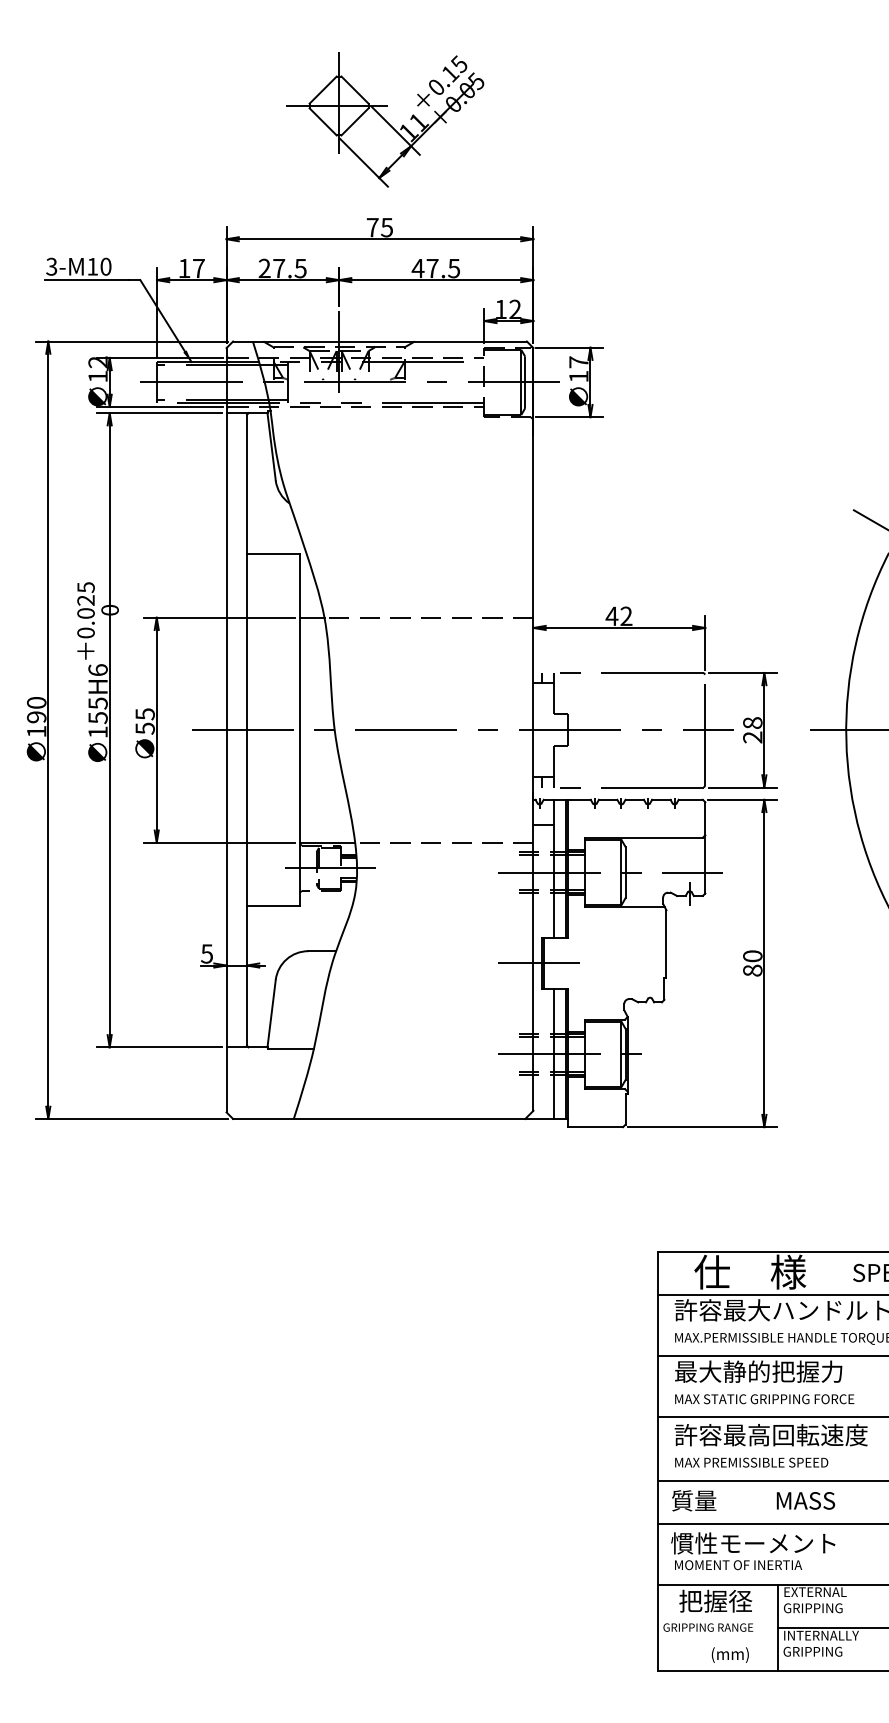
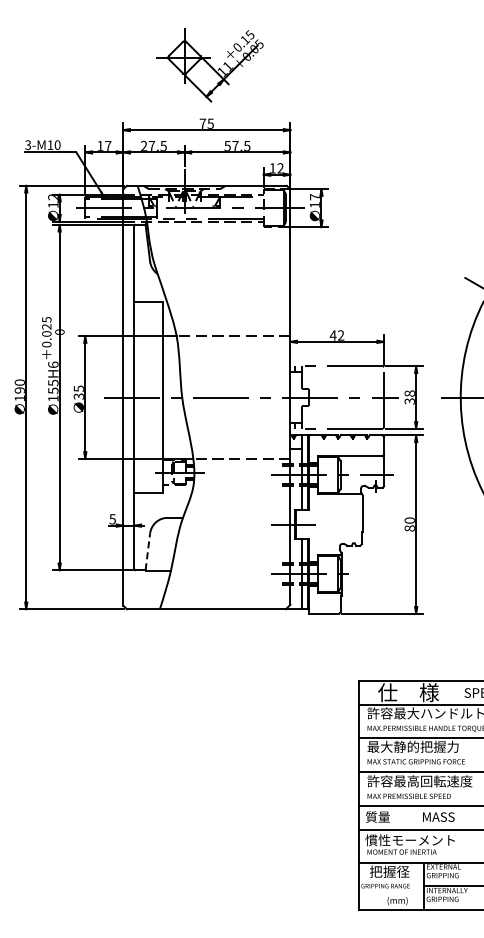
text: (417, 267) -> (227, 145), 47.5 -> 57.5
text: (144, 728) -> (78, 396), 55 -> 35
text: (752, 737) -> (409, 401), 28 -> 38
line: (270, 1013) -> (147, 551), solid -> dashed

